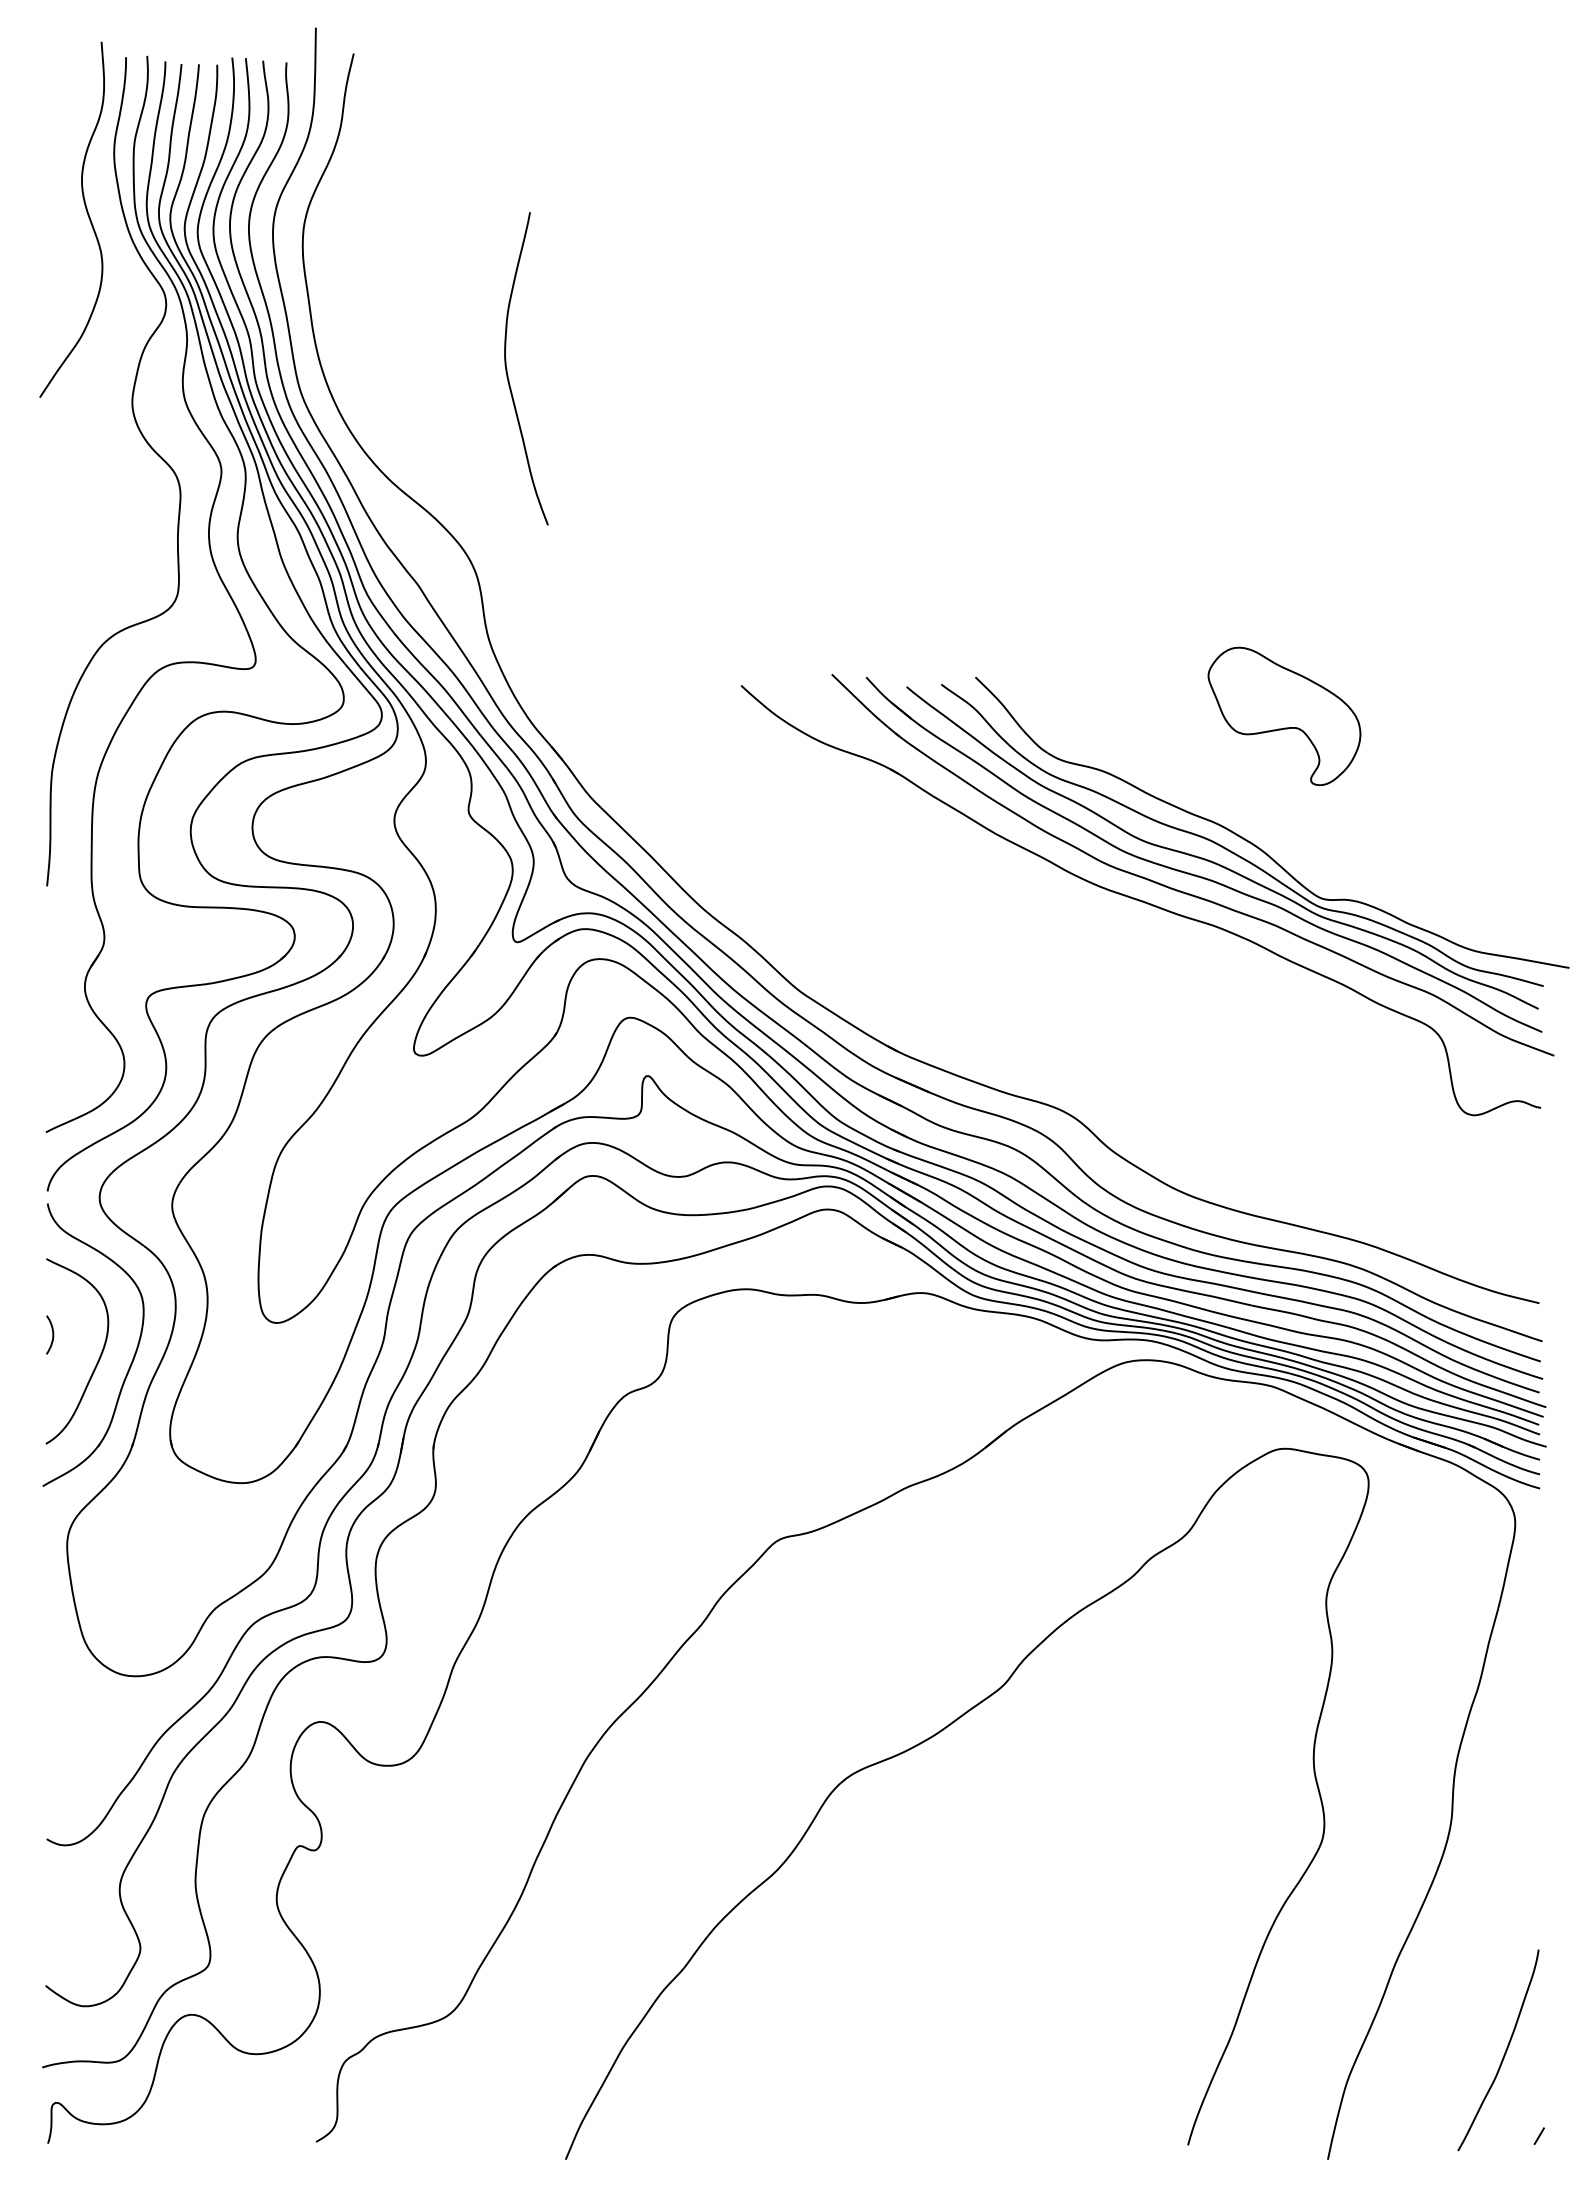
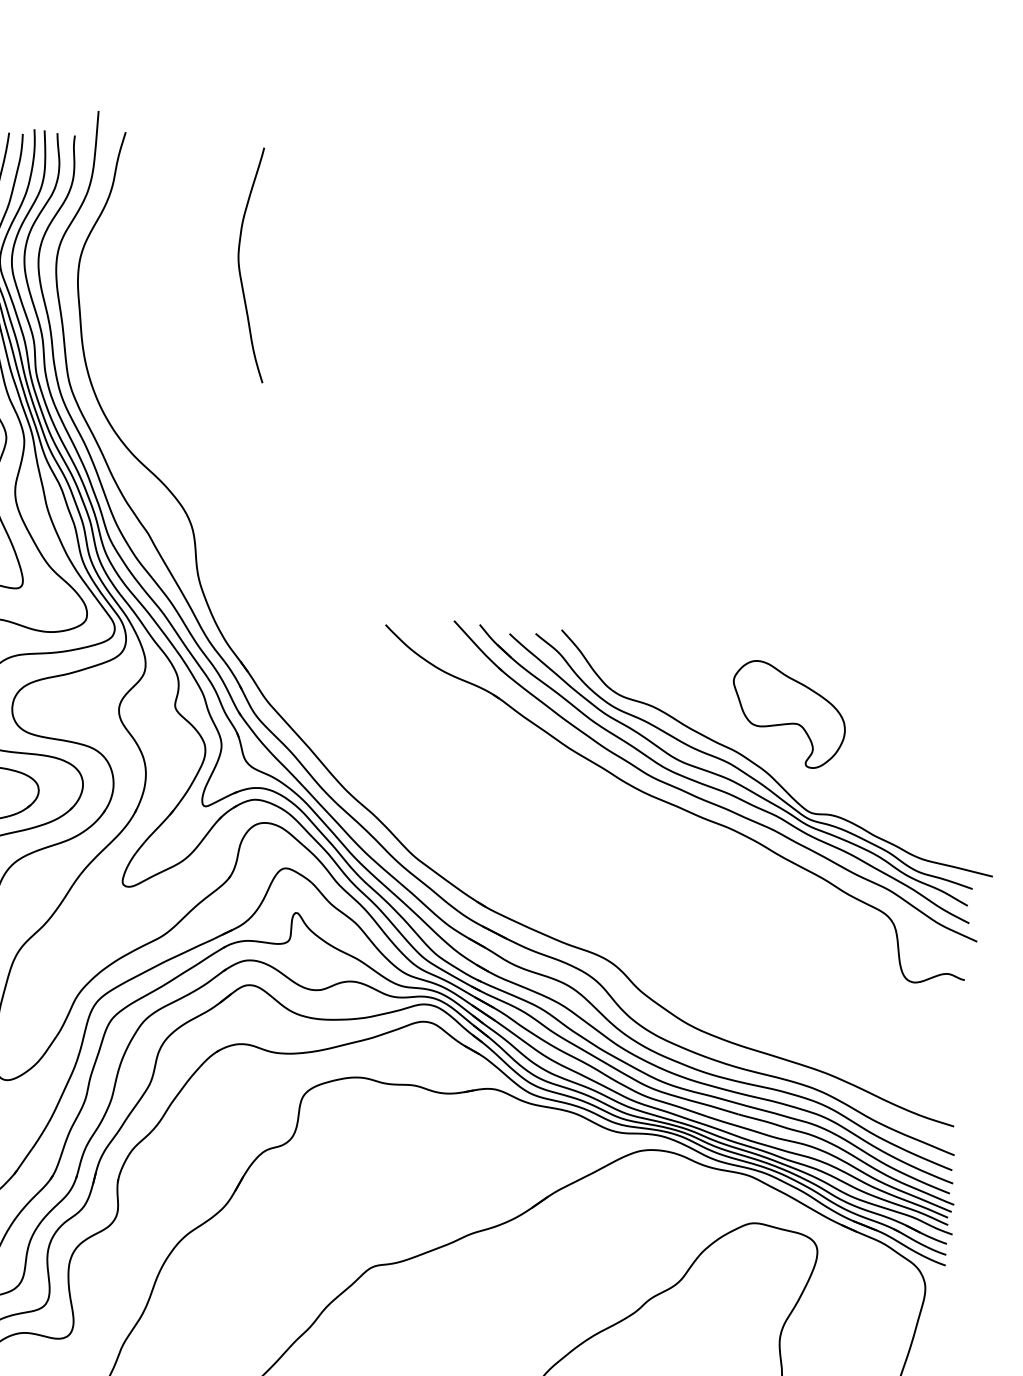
curve: (507, 368) -> (239, 263), moved
part: (1284, 716) -> (788, 714), moved

